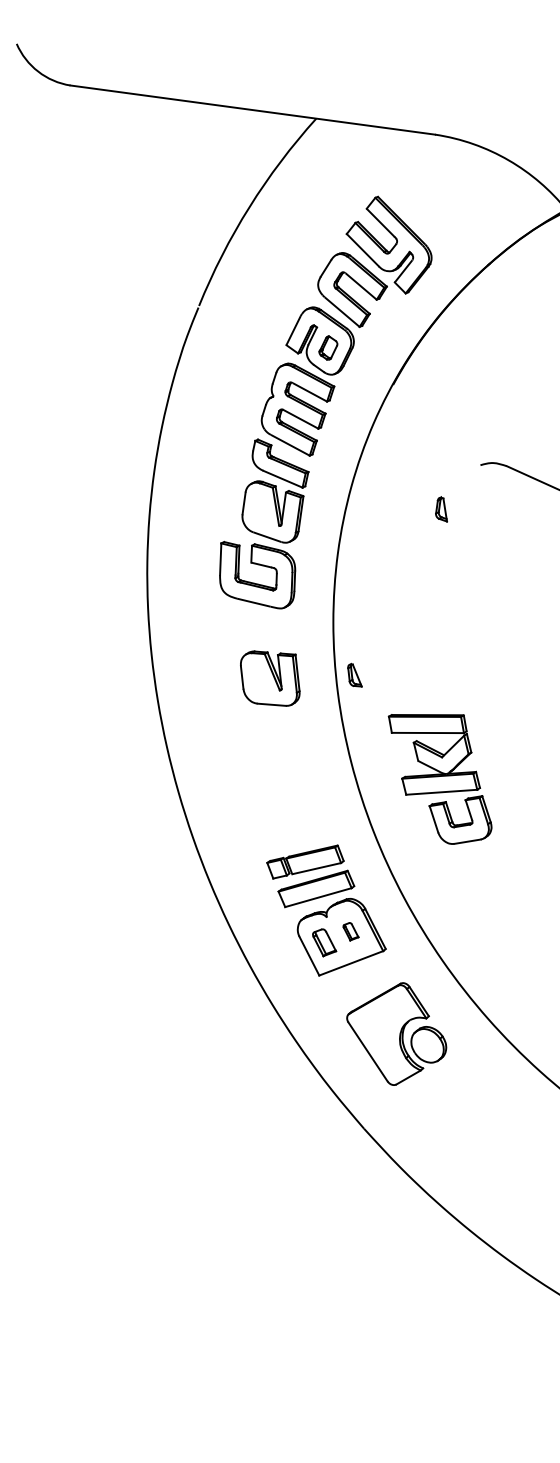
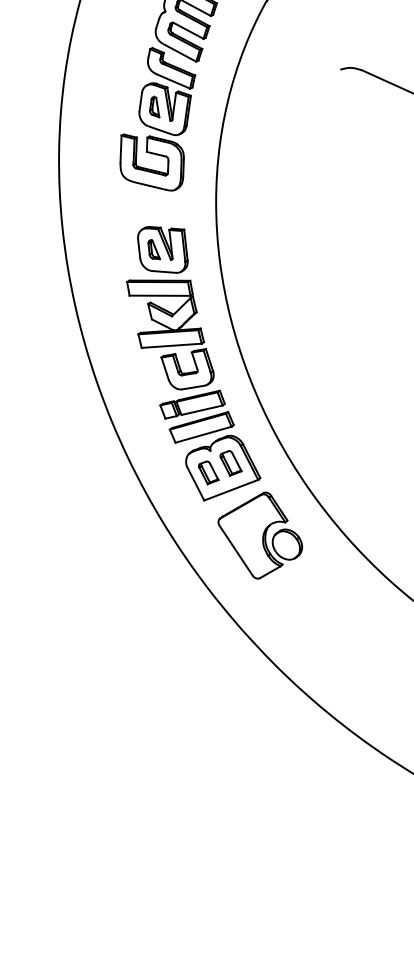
part: (441, 509) -> (154, 107), moved
part: (354, 674) -> (153, 248), moved
part: (439, 779) -> (169, 335), moved
part: (350, 931) -> (230, 463), size x1.67
part: (396, 1033) -> (260, 535), moved

